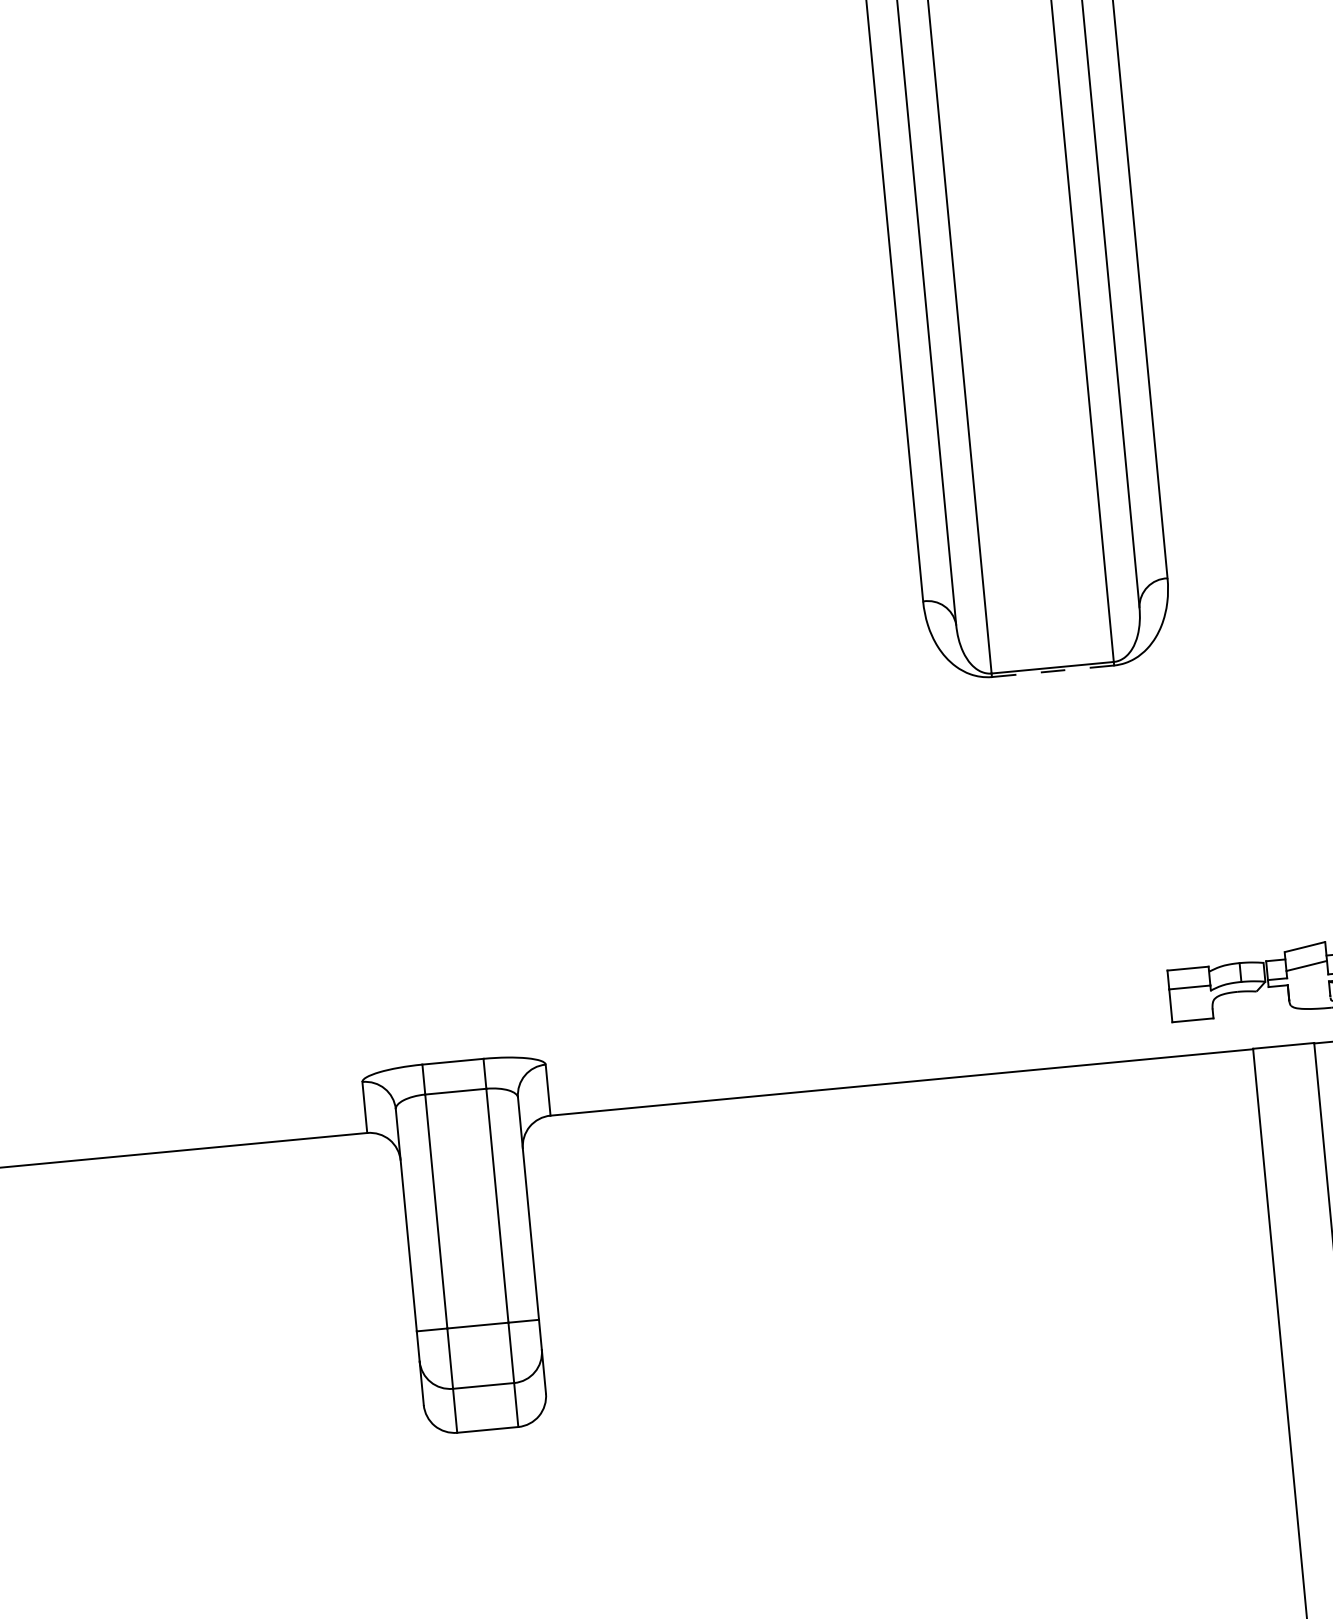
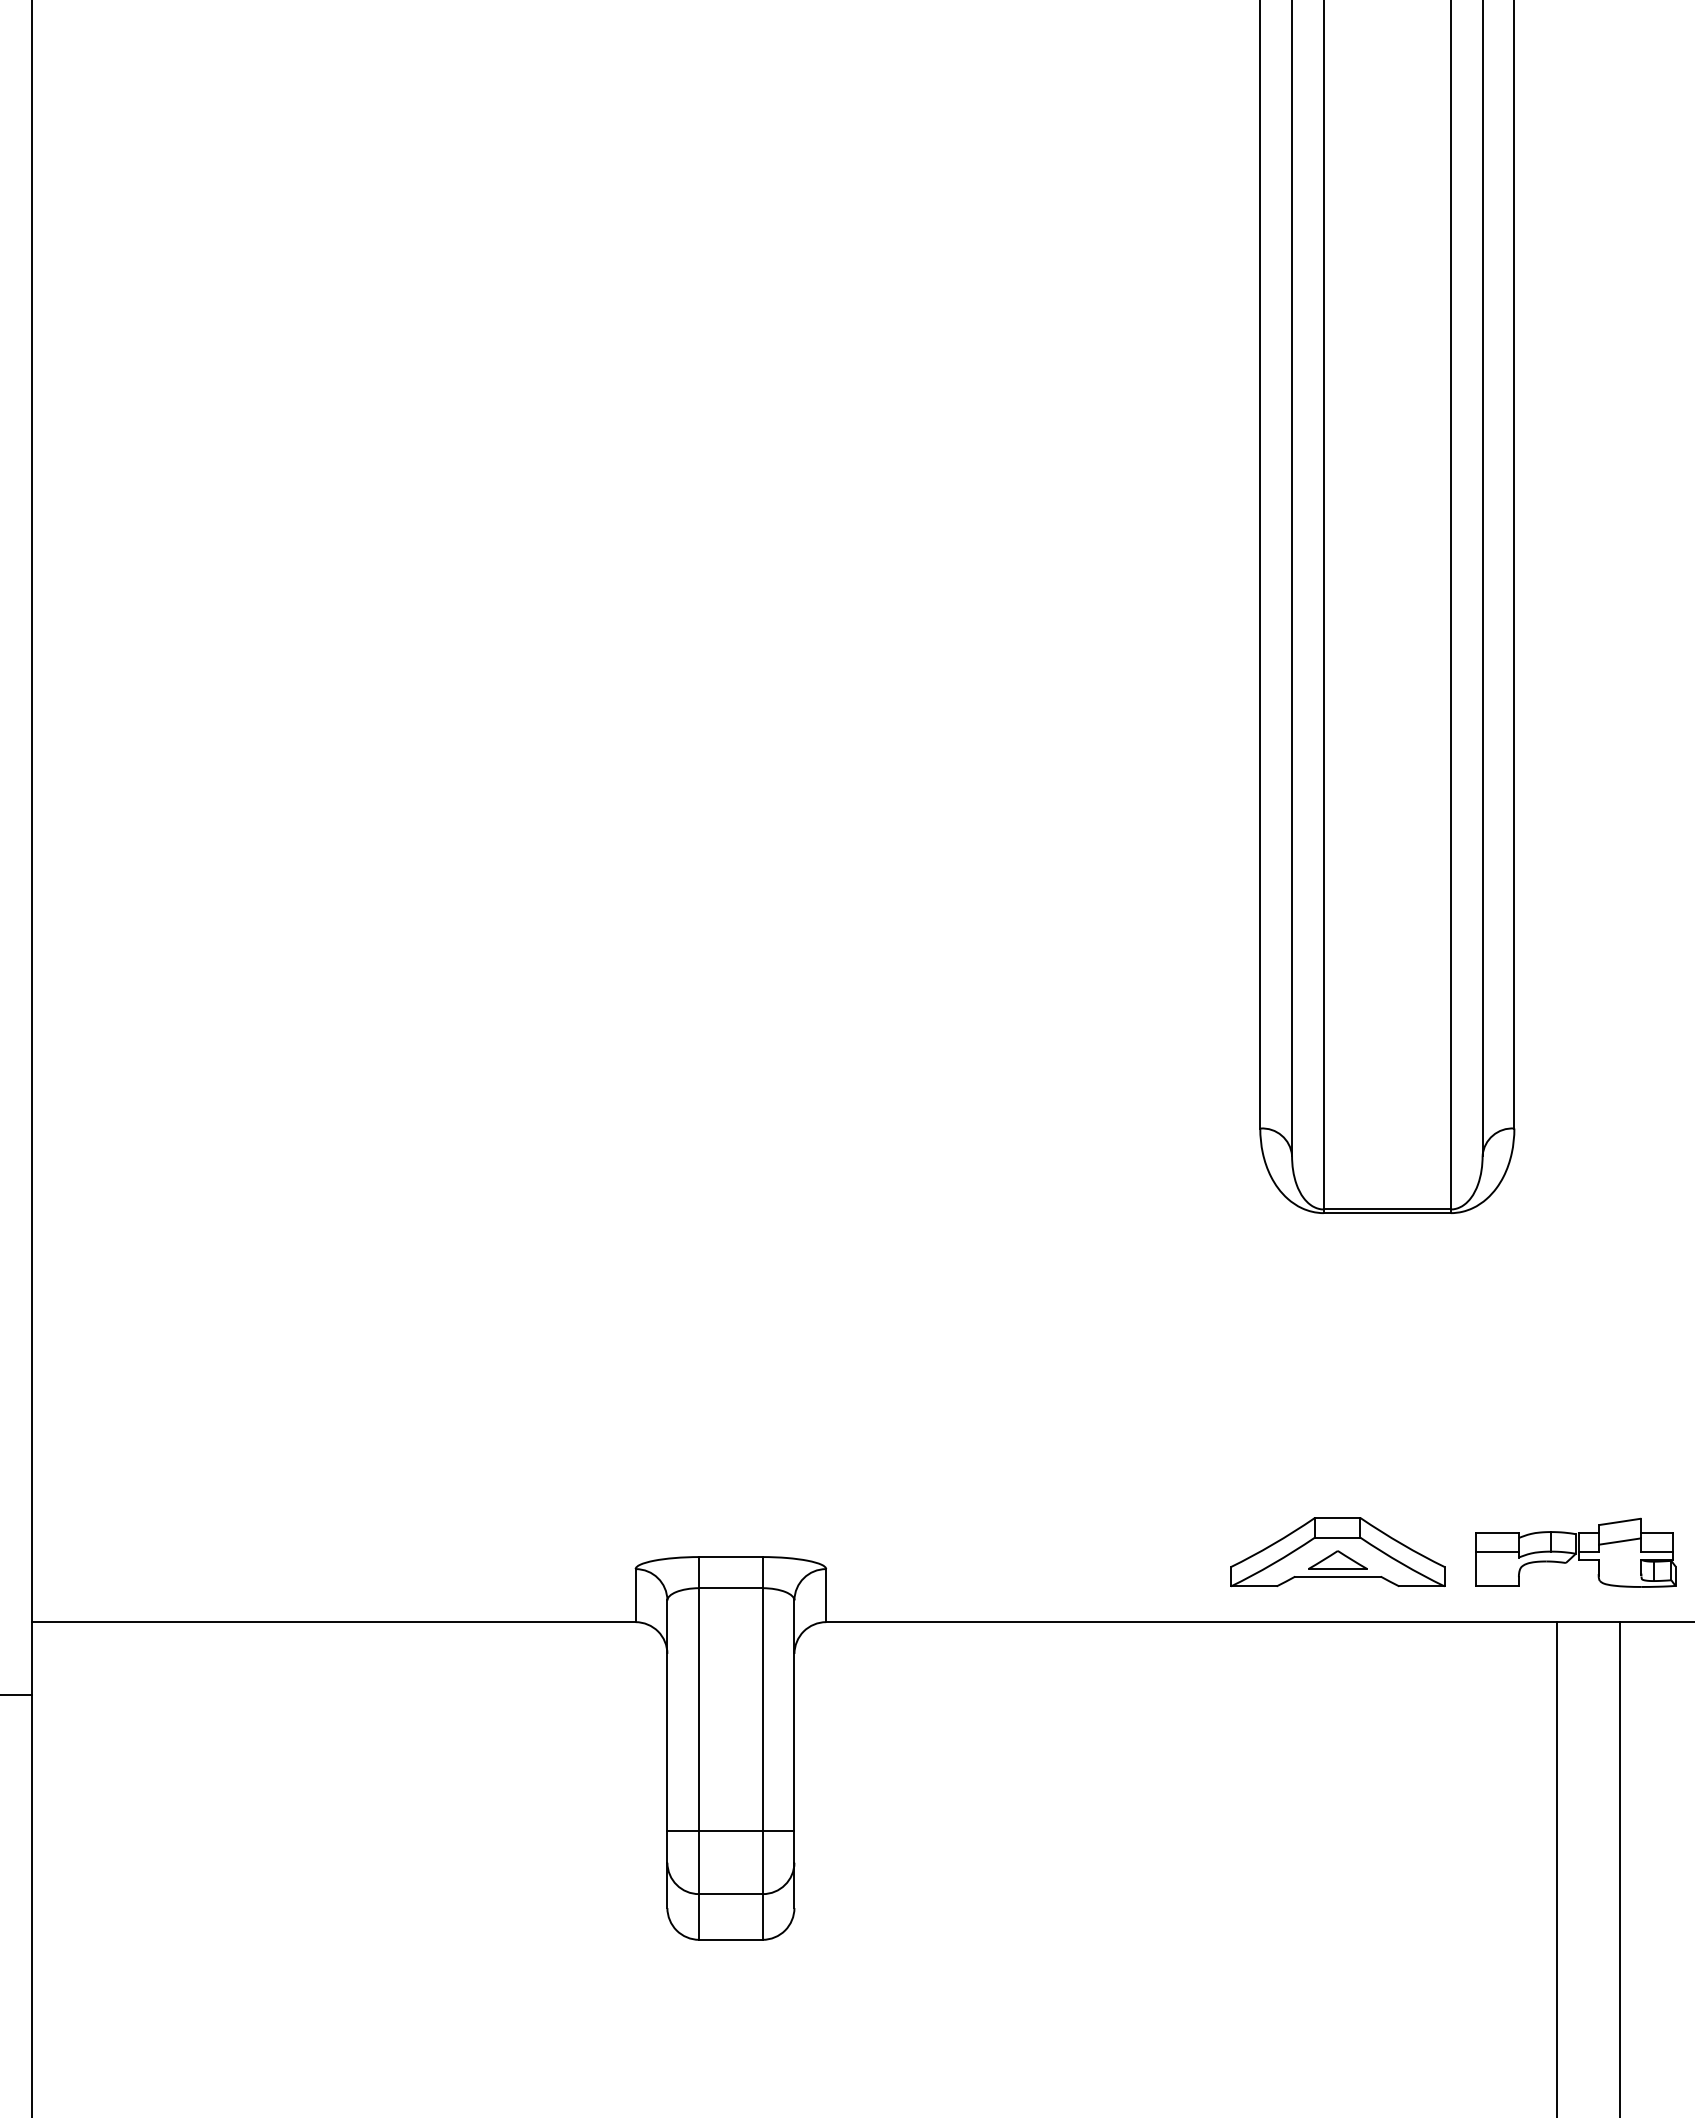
line: (1053, 671) -> (1387, 1213), dashed -> solid
part: (1035, 1002) -> (1337, 1552), added

